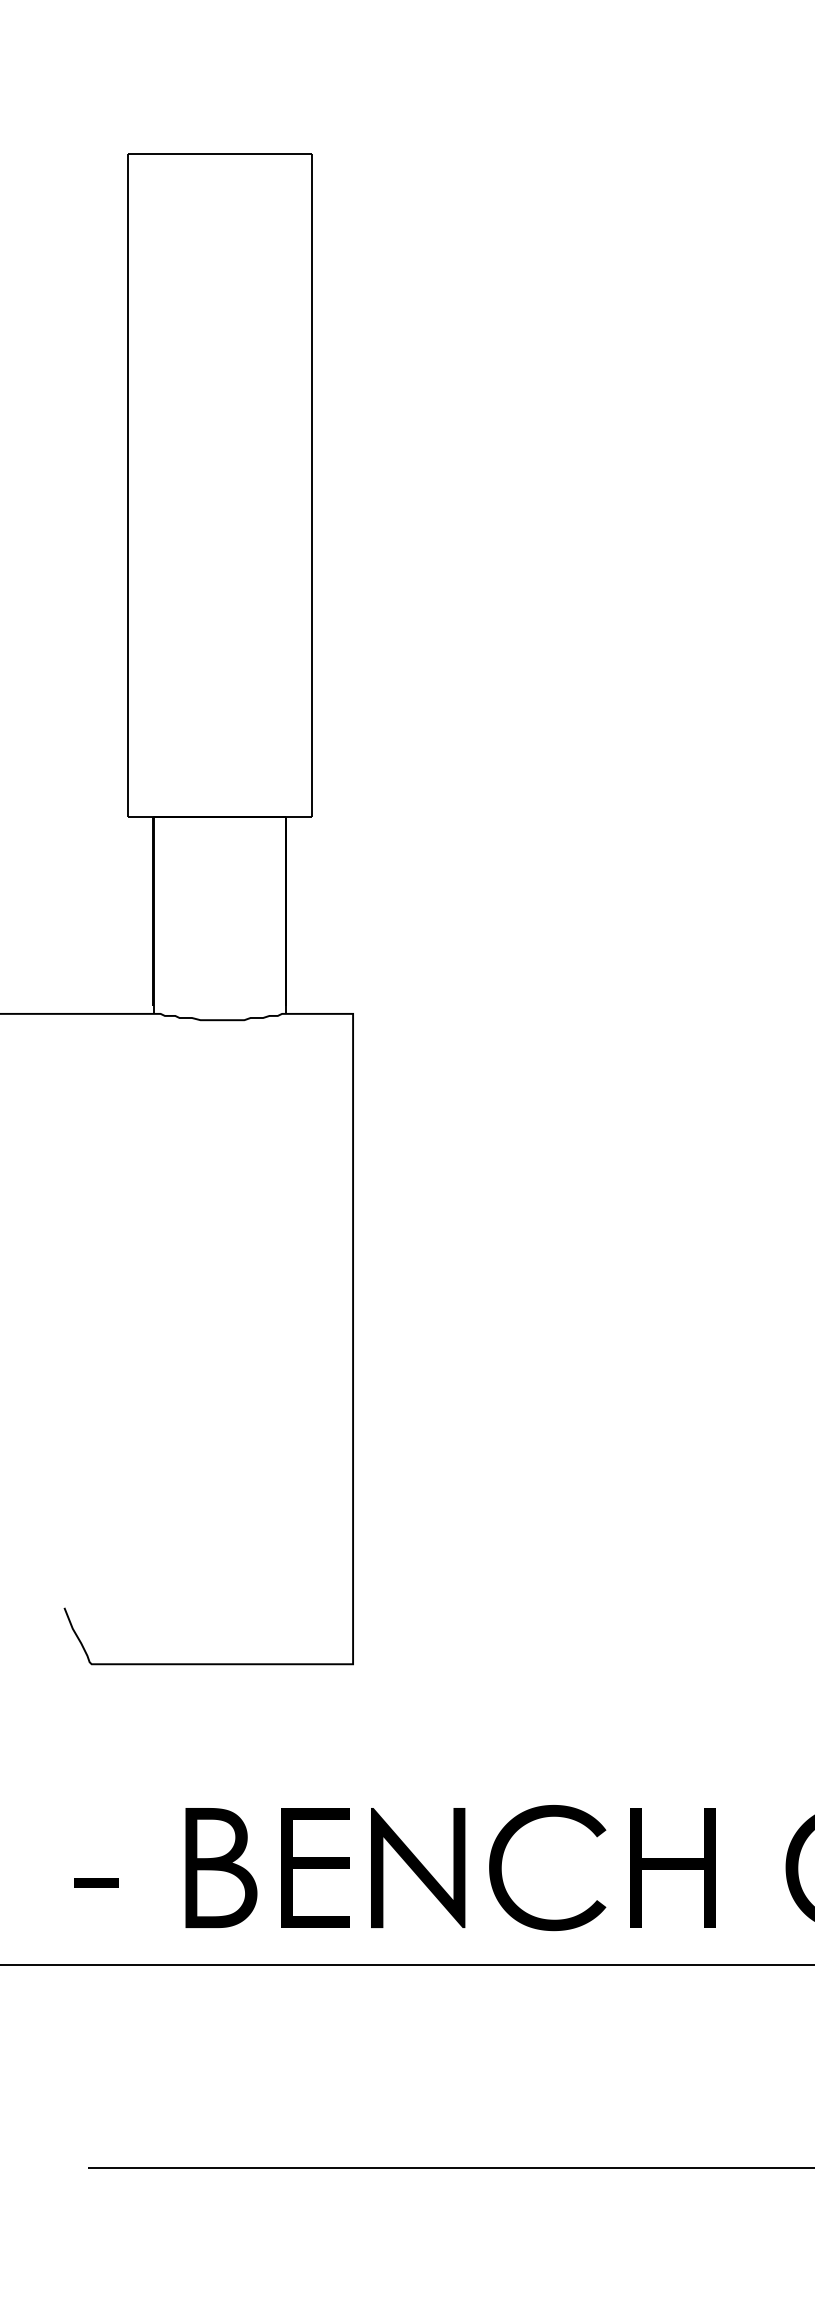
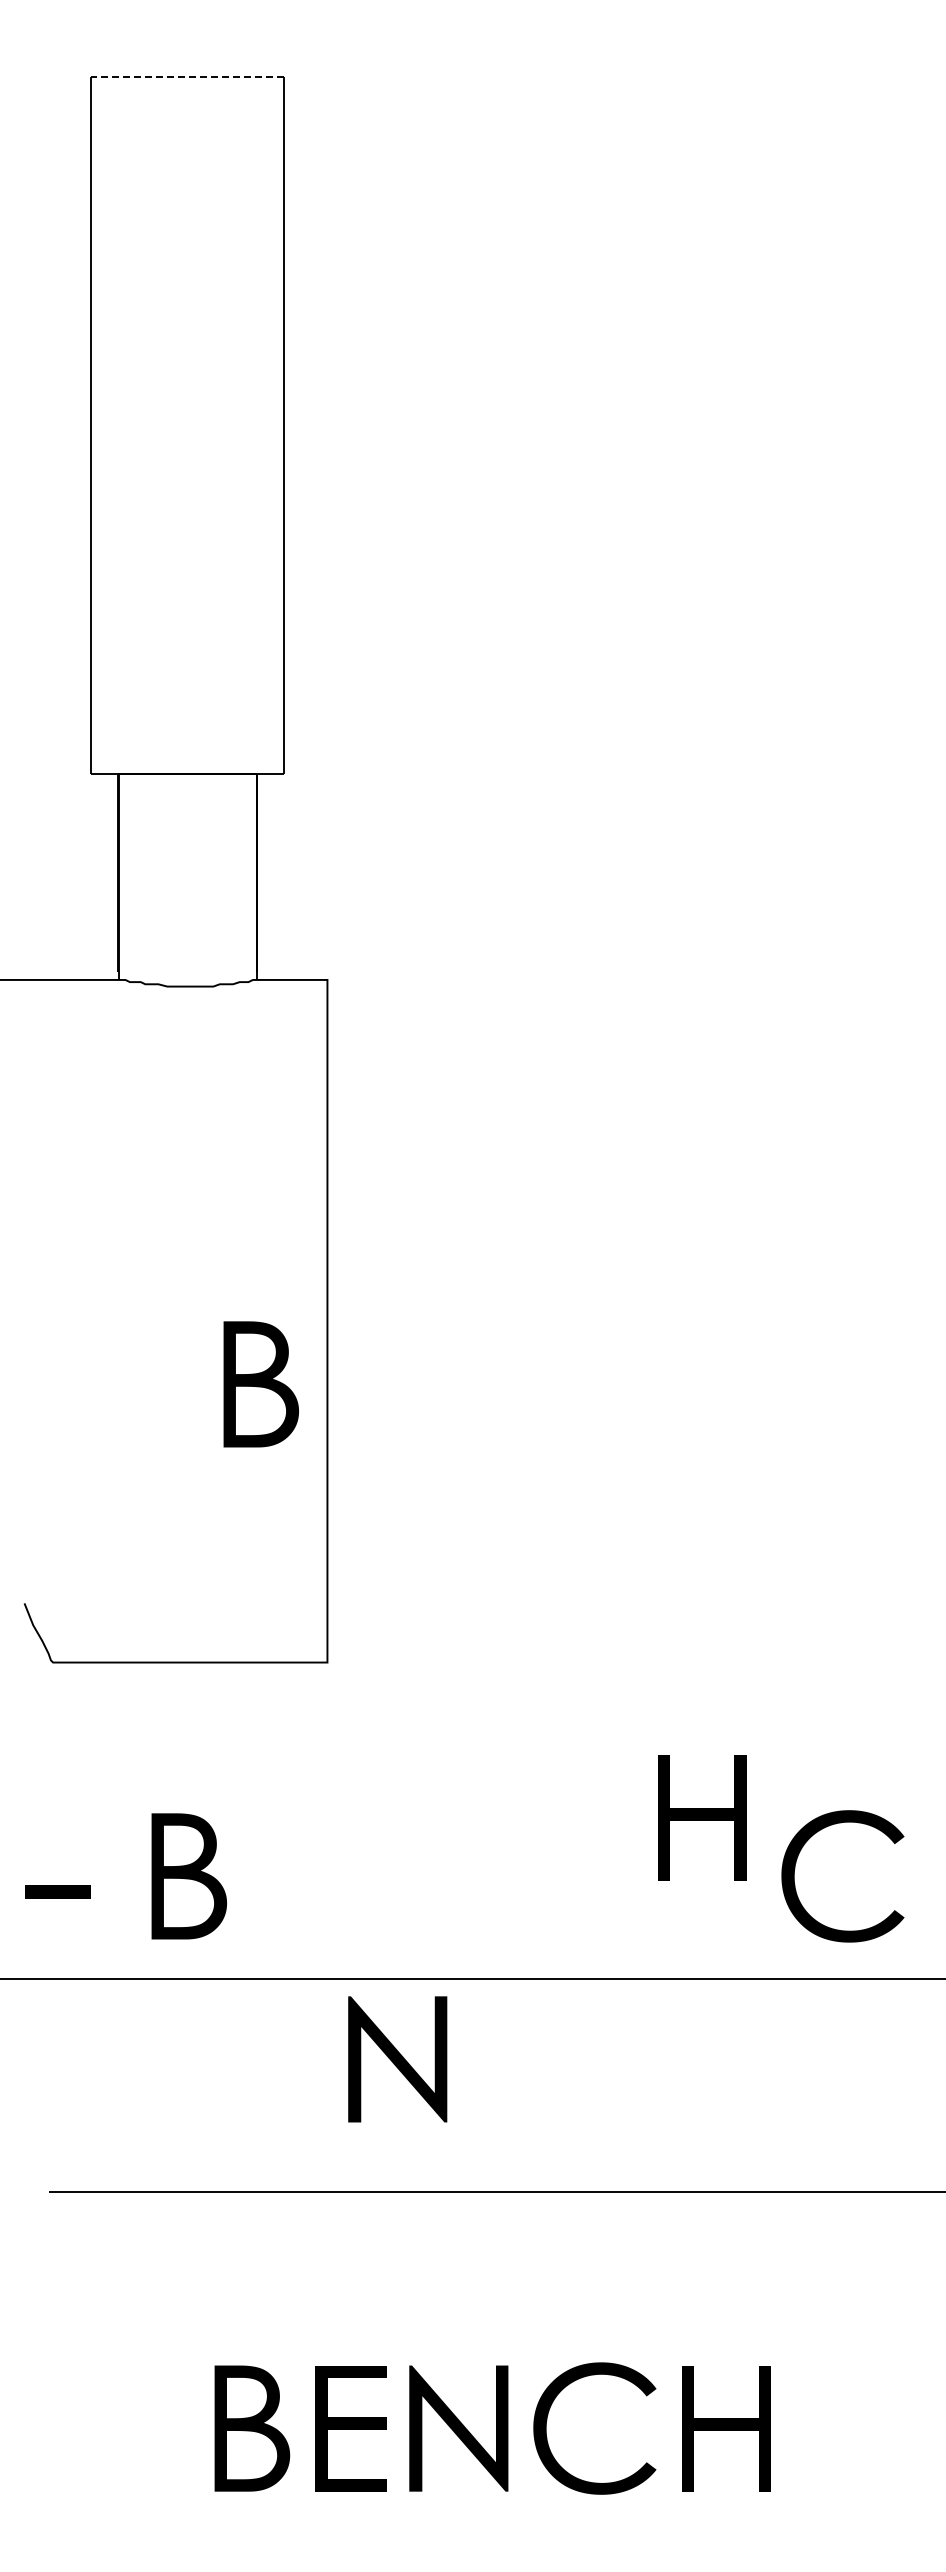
line: (219, 154) -> (187, 77), solid -> dashed
part: (289, 1399) -> (260, 1384), added
part: (315, 1867) -> (287, 1875), removed
part: (673, 1867) -> (702, 1817), moved
part: (417, 1868) -> (397, 2059), moved
fill: (547, 1868) -> (531, 1876), removed
part: (96, 1882) -> (58, 1891), size x1.4

